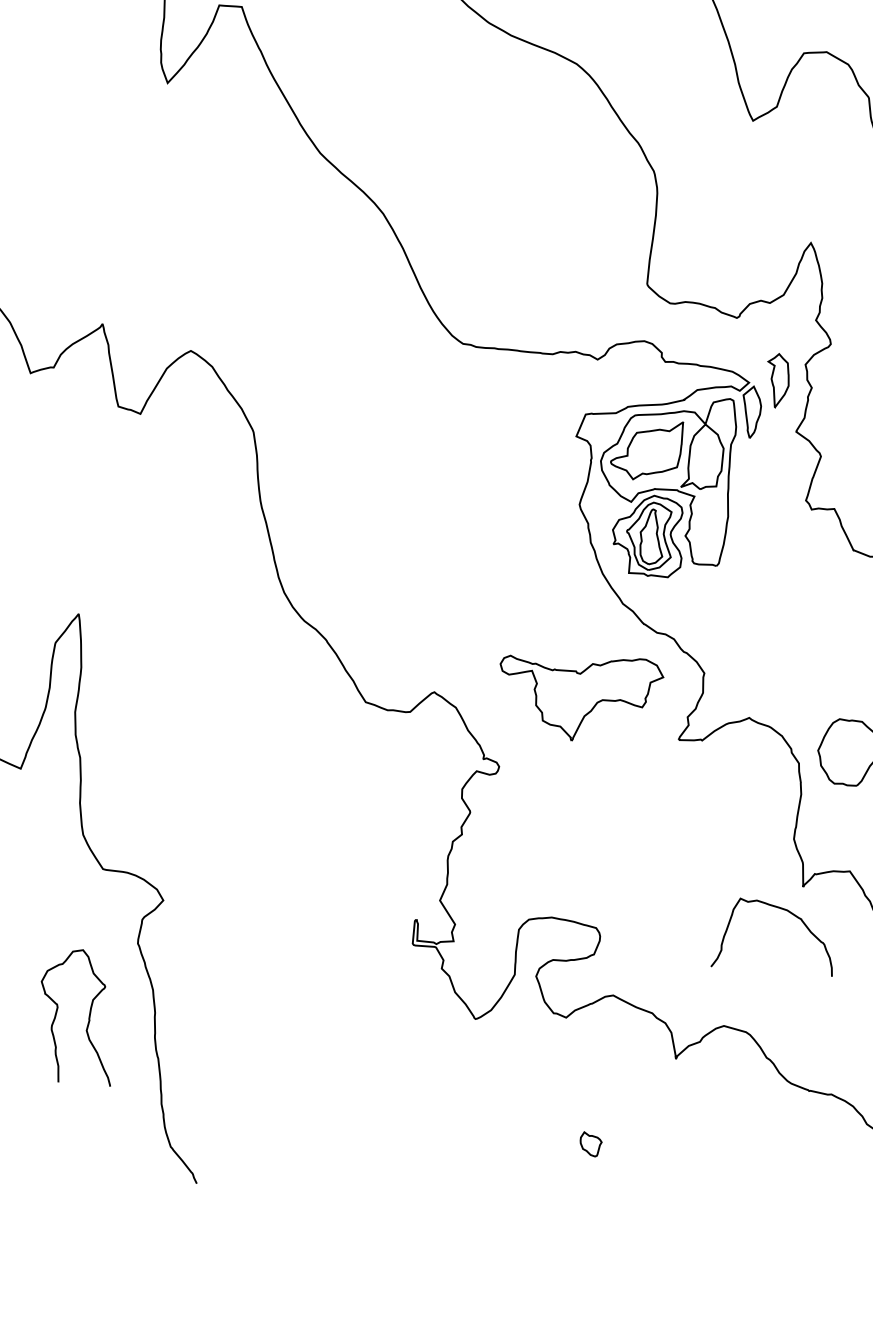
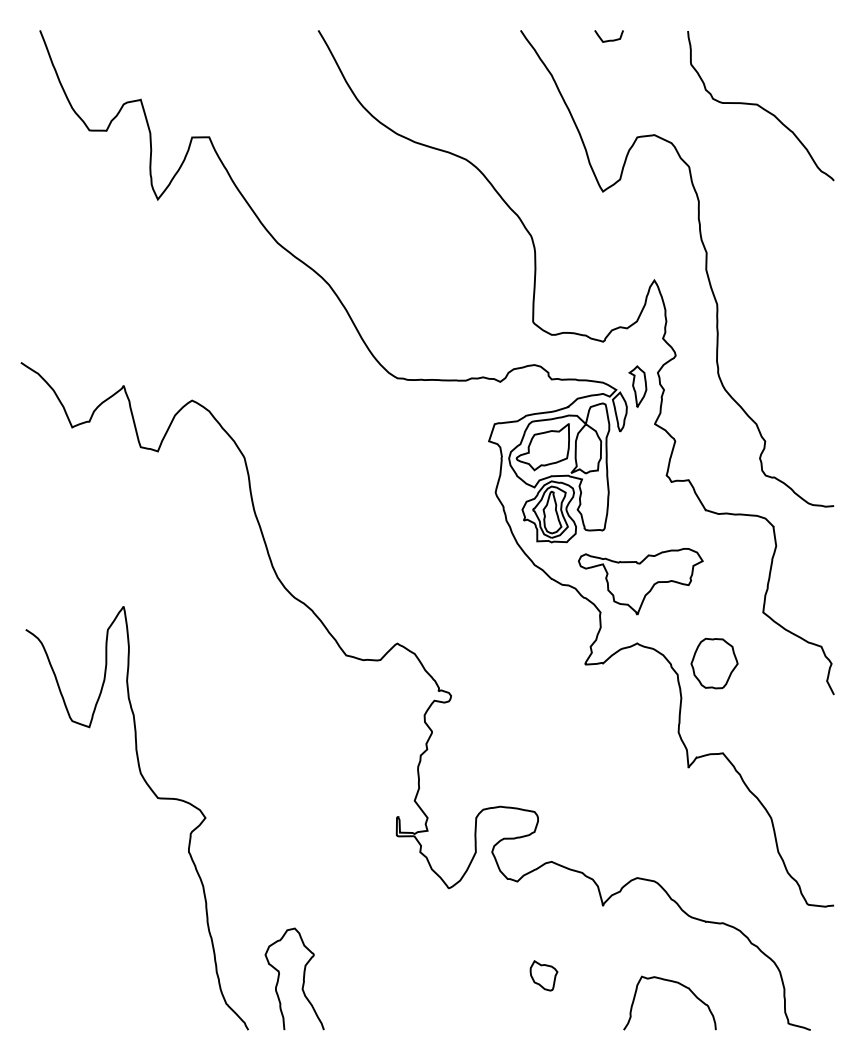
part: (579, 697) -> (640, 581), moved
curve: (780, 909) -> (672, 982), moved
curve: (87, 1021) -> (302, 982), moved
part: (590, 1143) -> (543, 975), size x1.67

